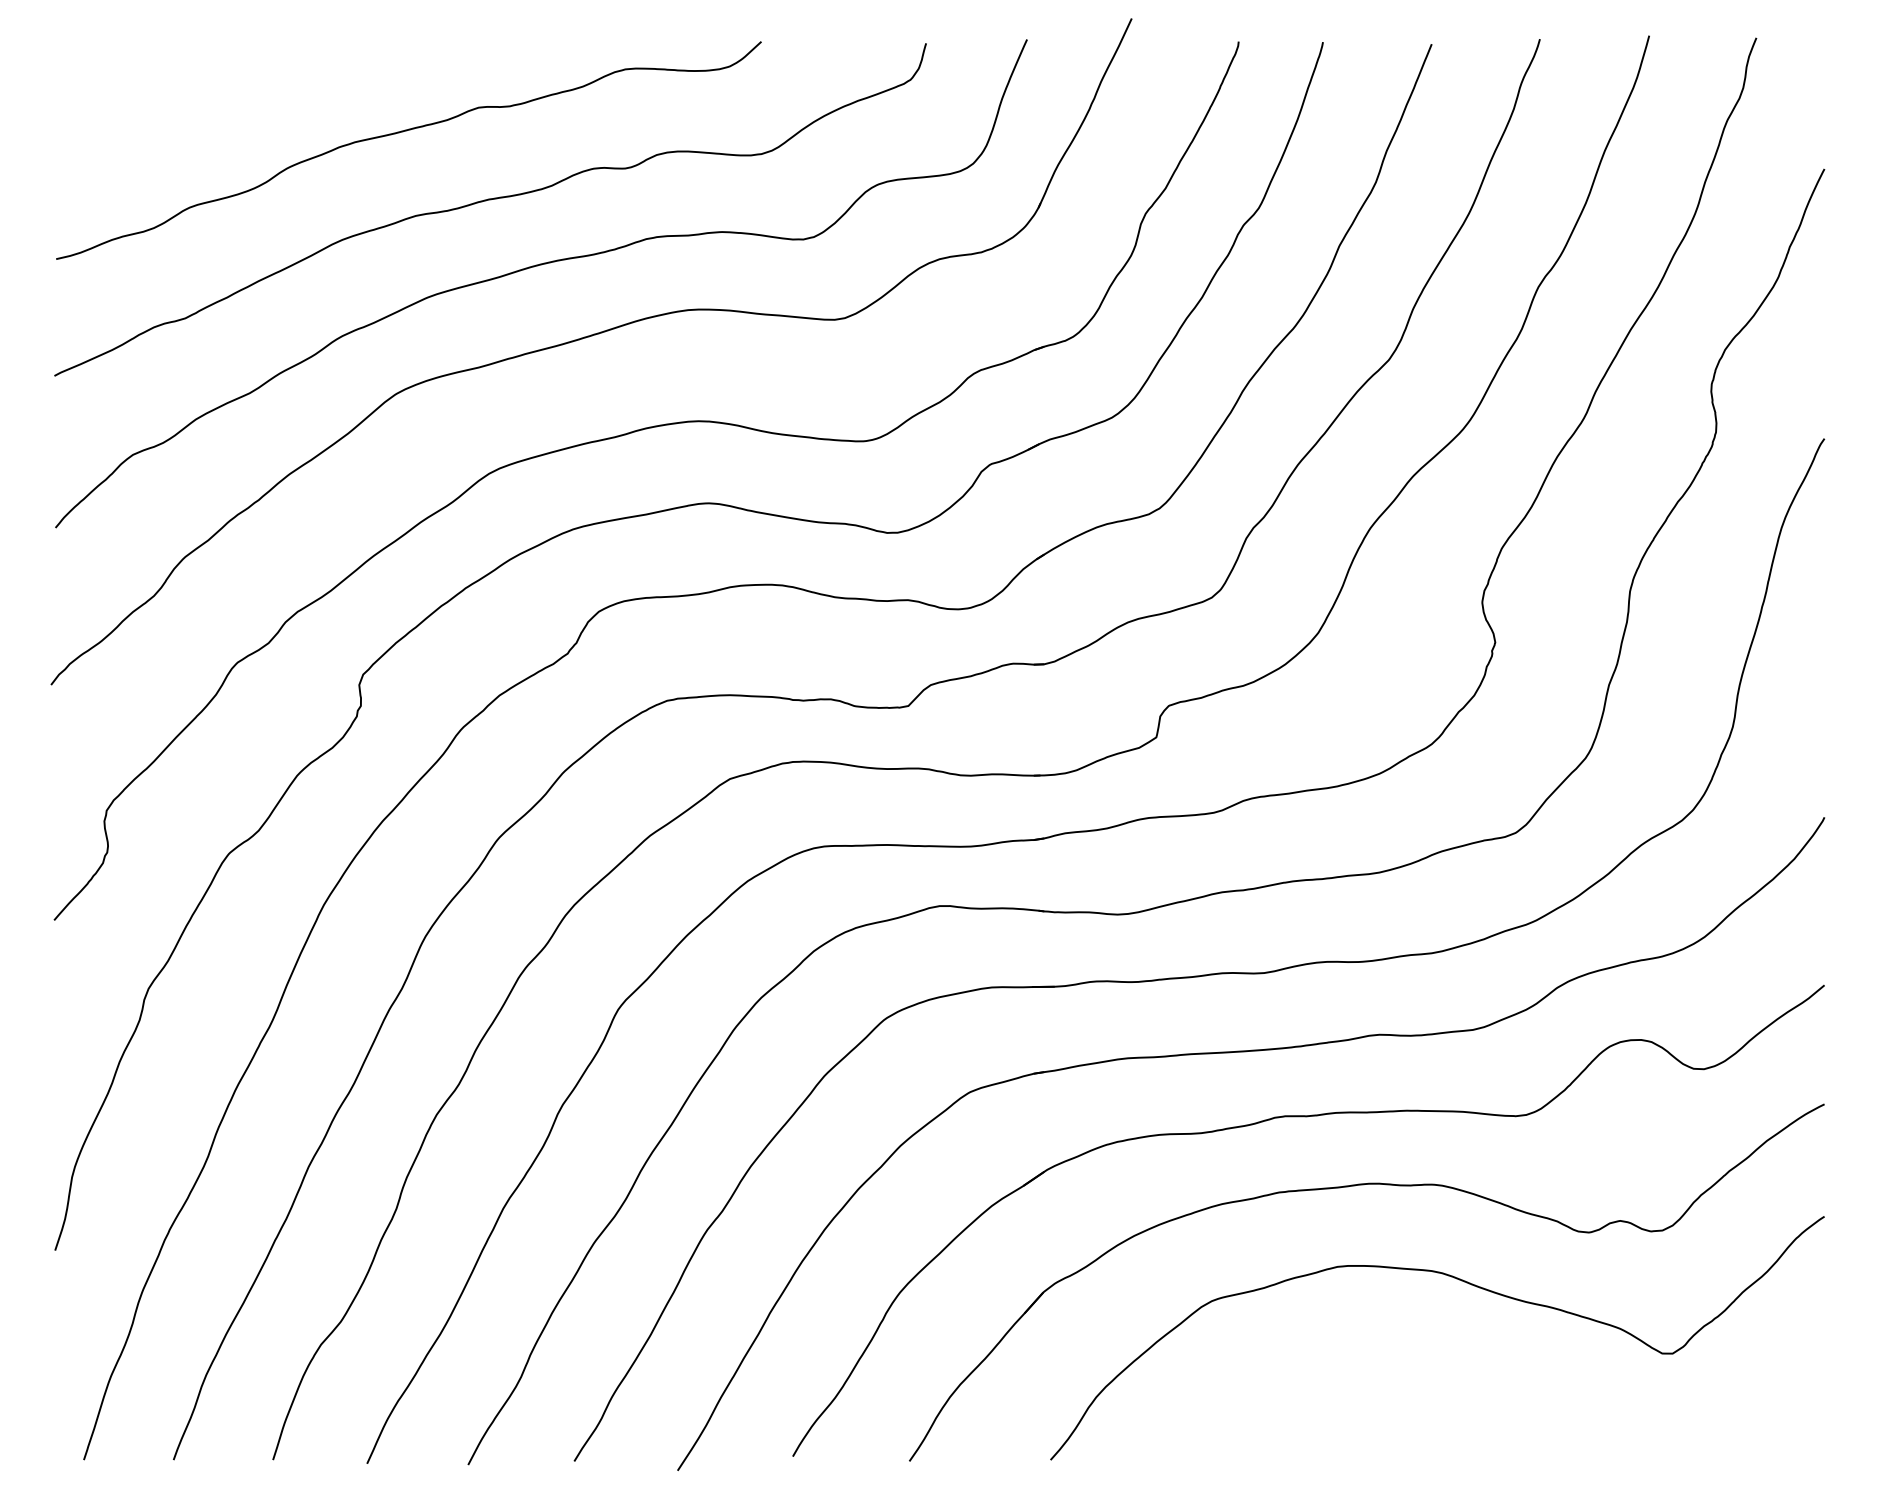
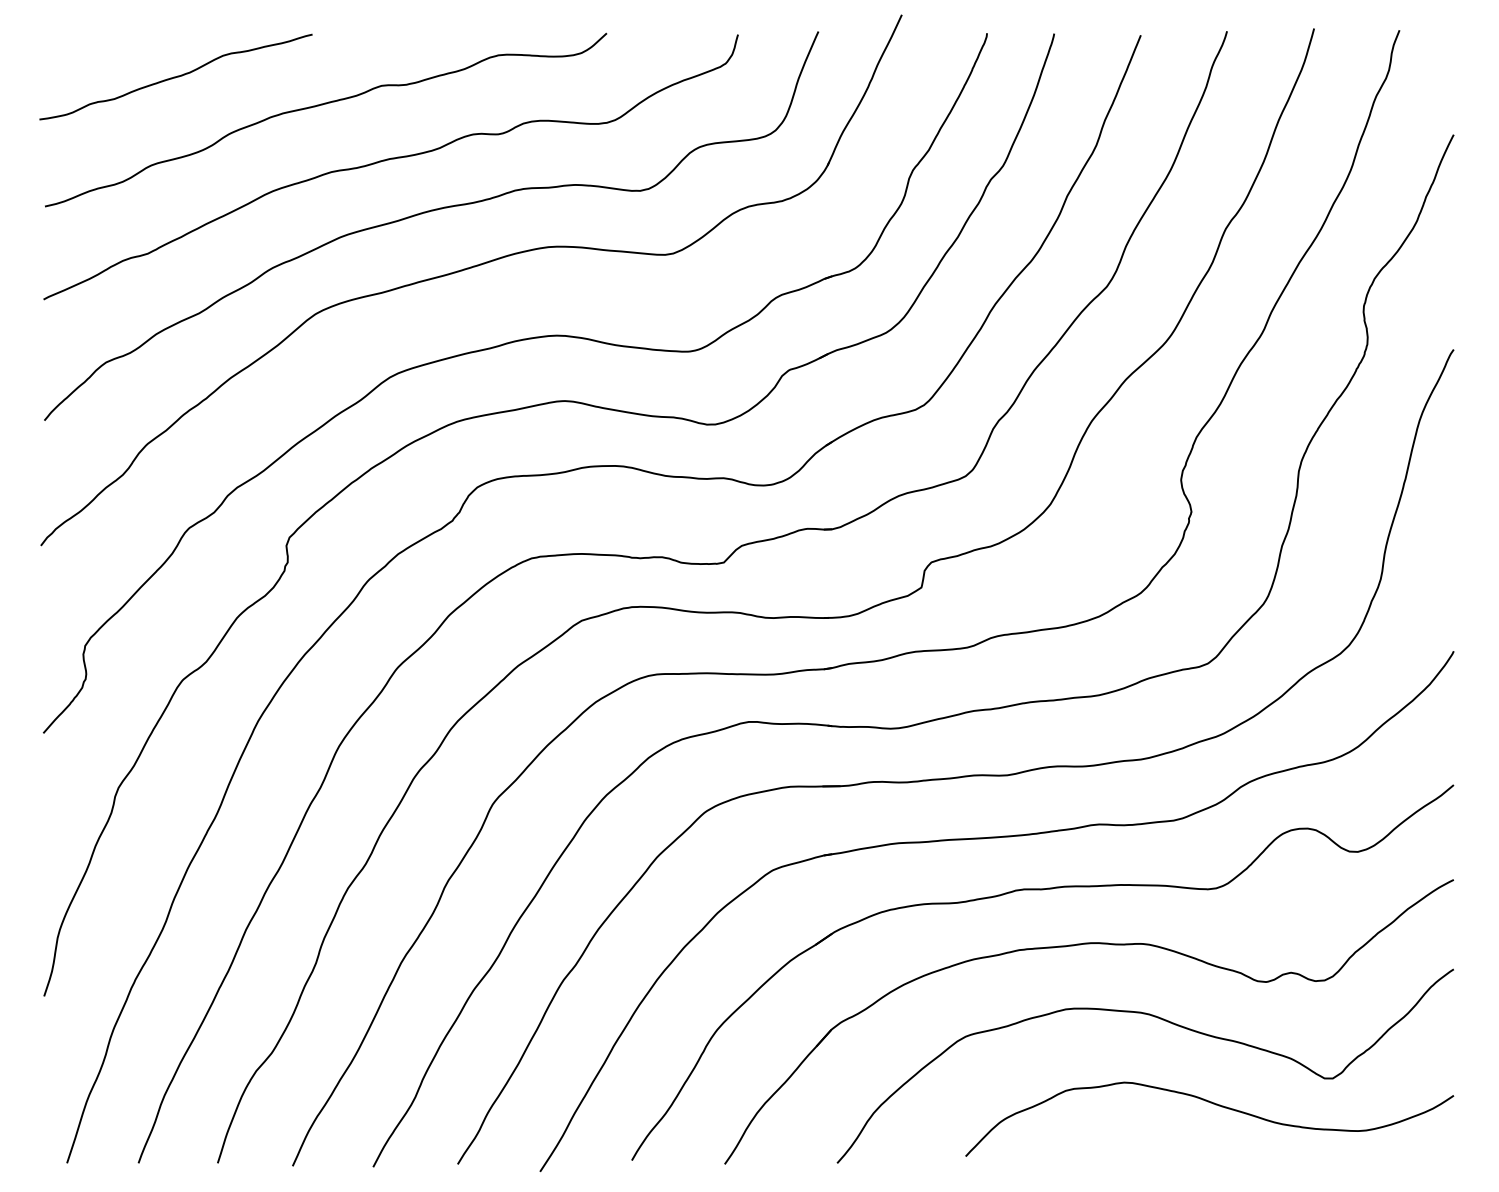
curve: (220, 96) -> (175, 76), added
curve: (1526, 1387) -> (1216, 1105), added

